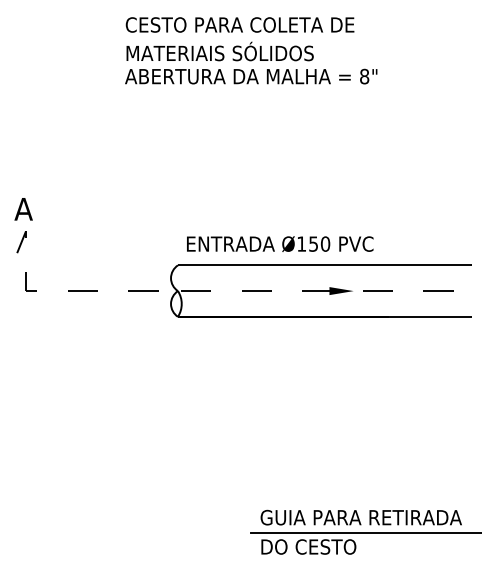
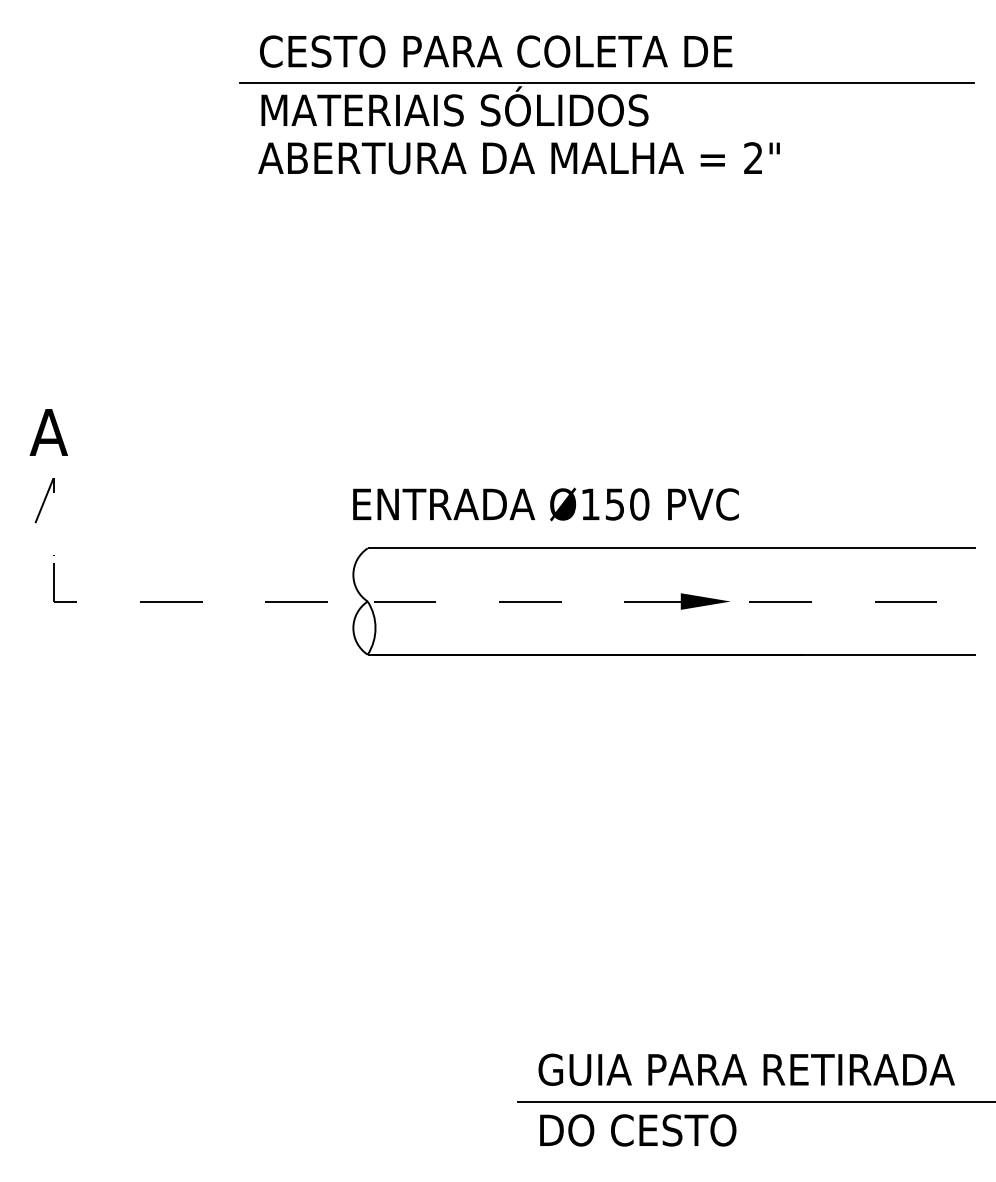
line: (293, 40) -> (606, 83), added
text: (364, 76) -> (753, 158), 8" -> 2"
text: (280, 243) -> (546, 503), moved

